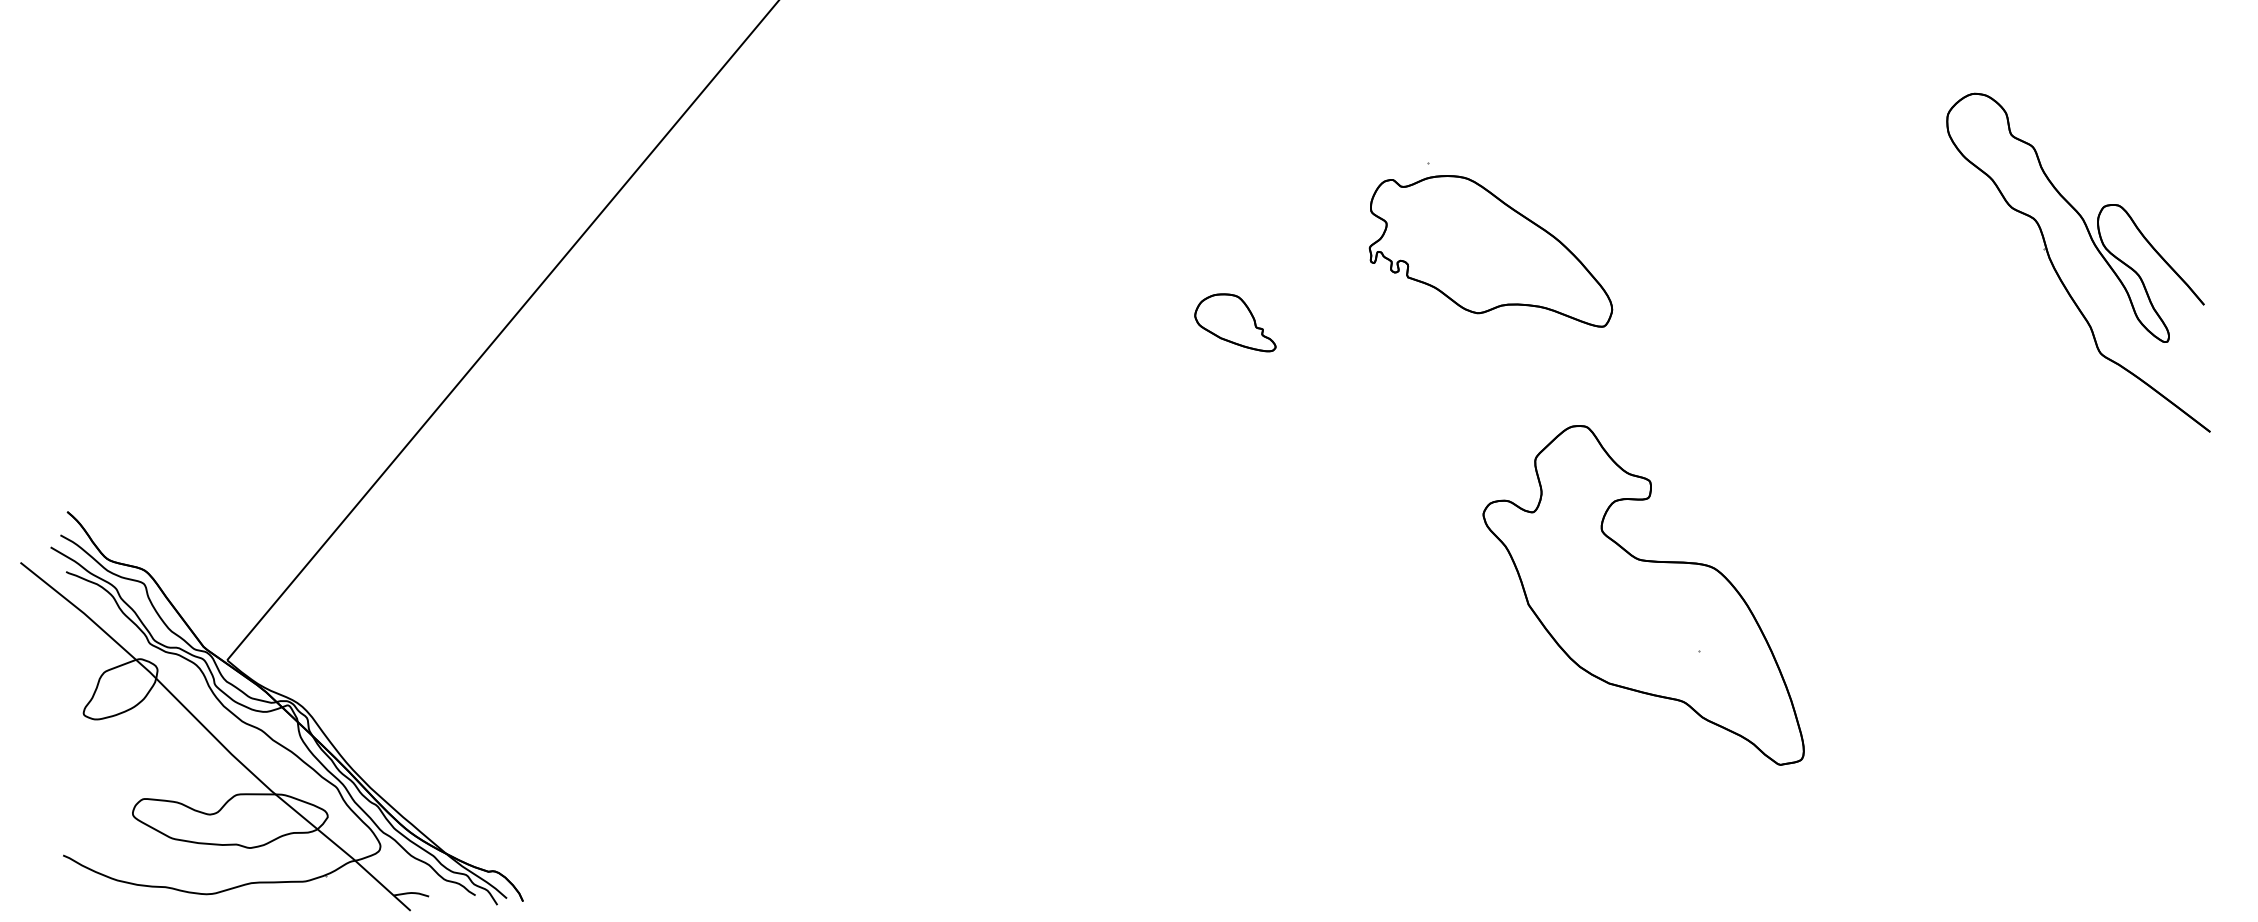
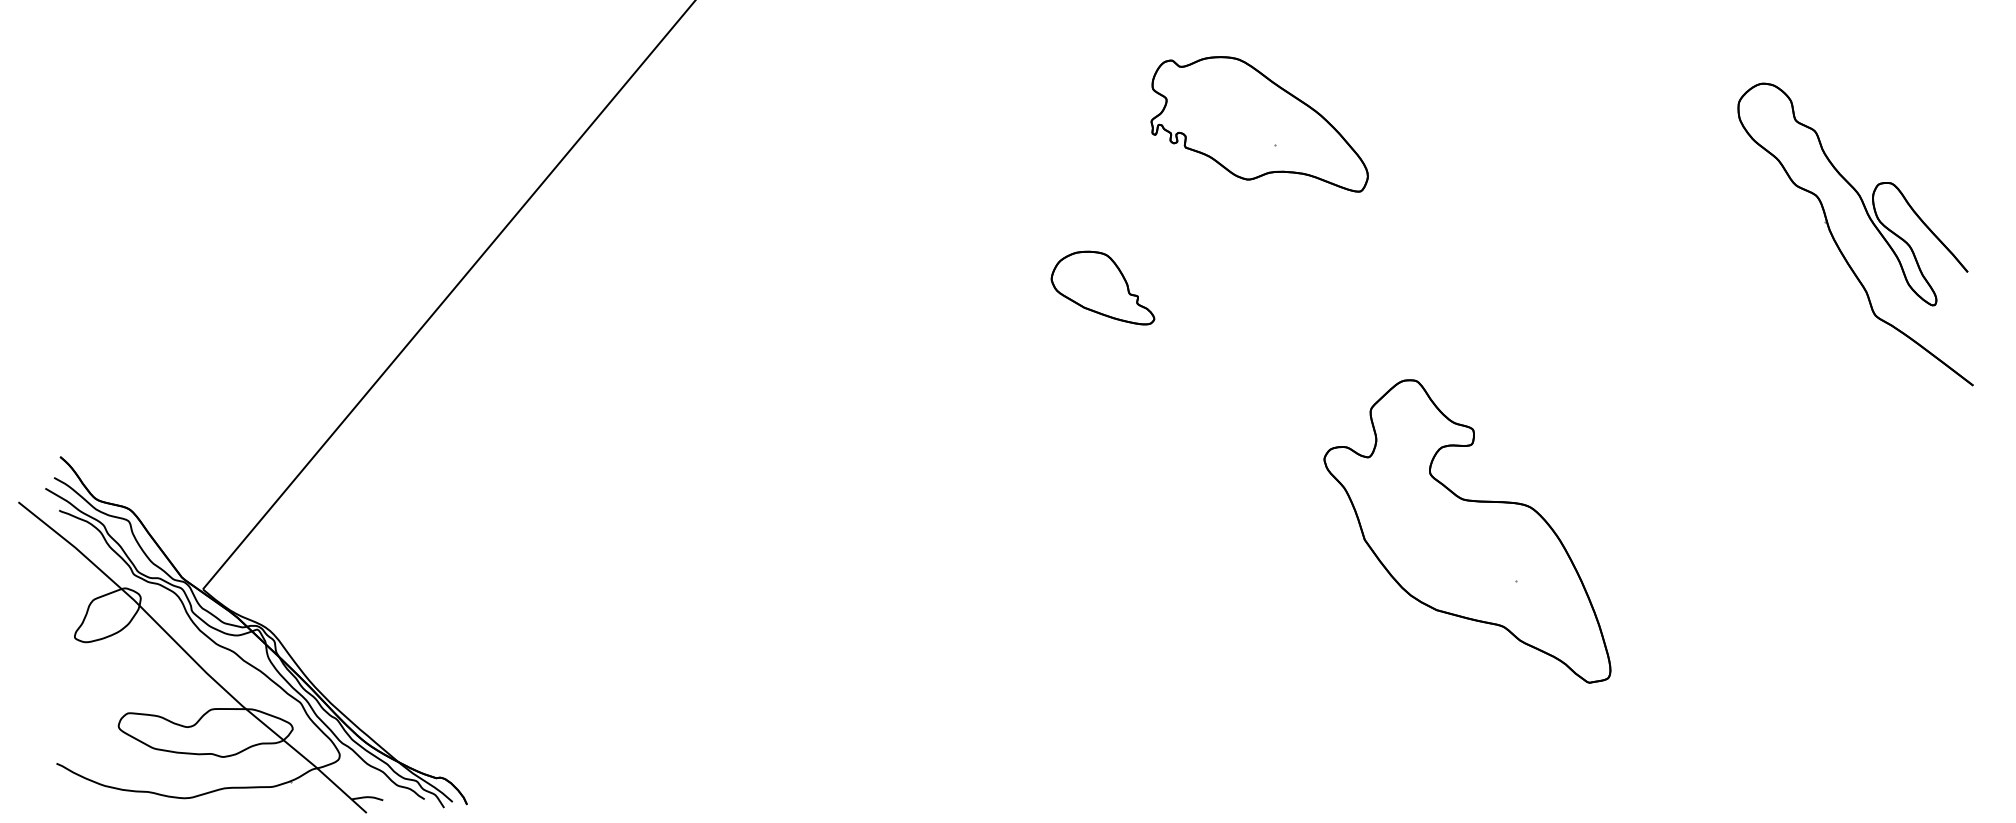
part: (1490, 251) -> (1259, 124), moved
part: (1235, 322) -> (1103, 287), size x1.43

